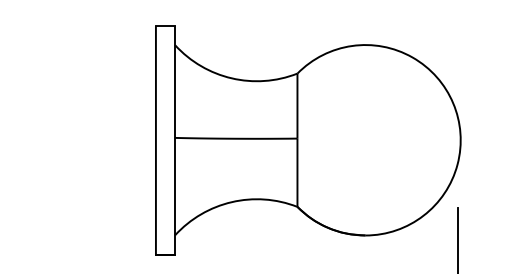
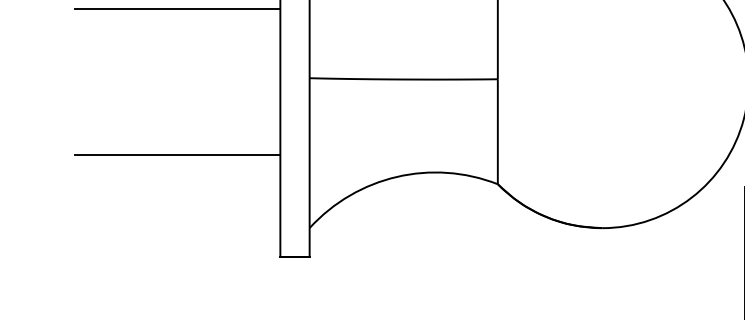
line: (88, 92) -> (176, 8), added
line: (88, 187) -> (176, 154), added

